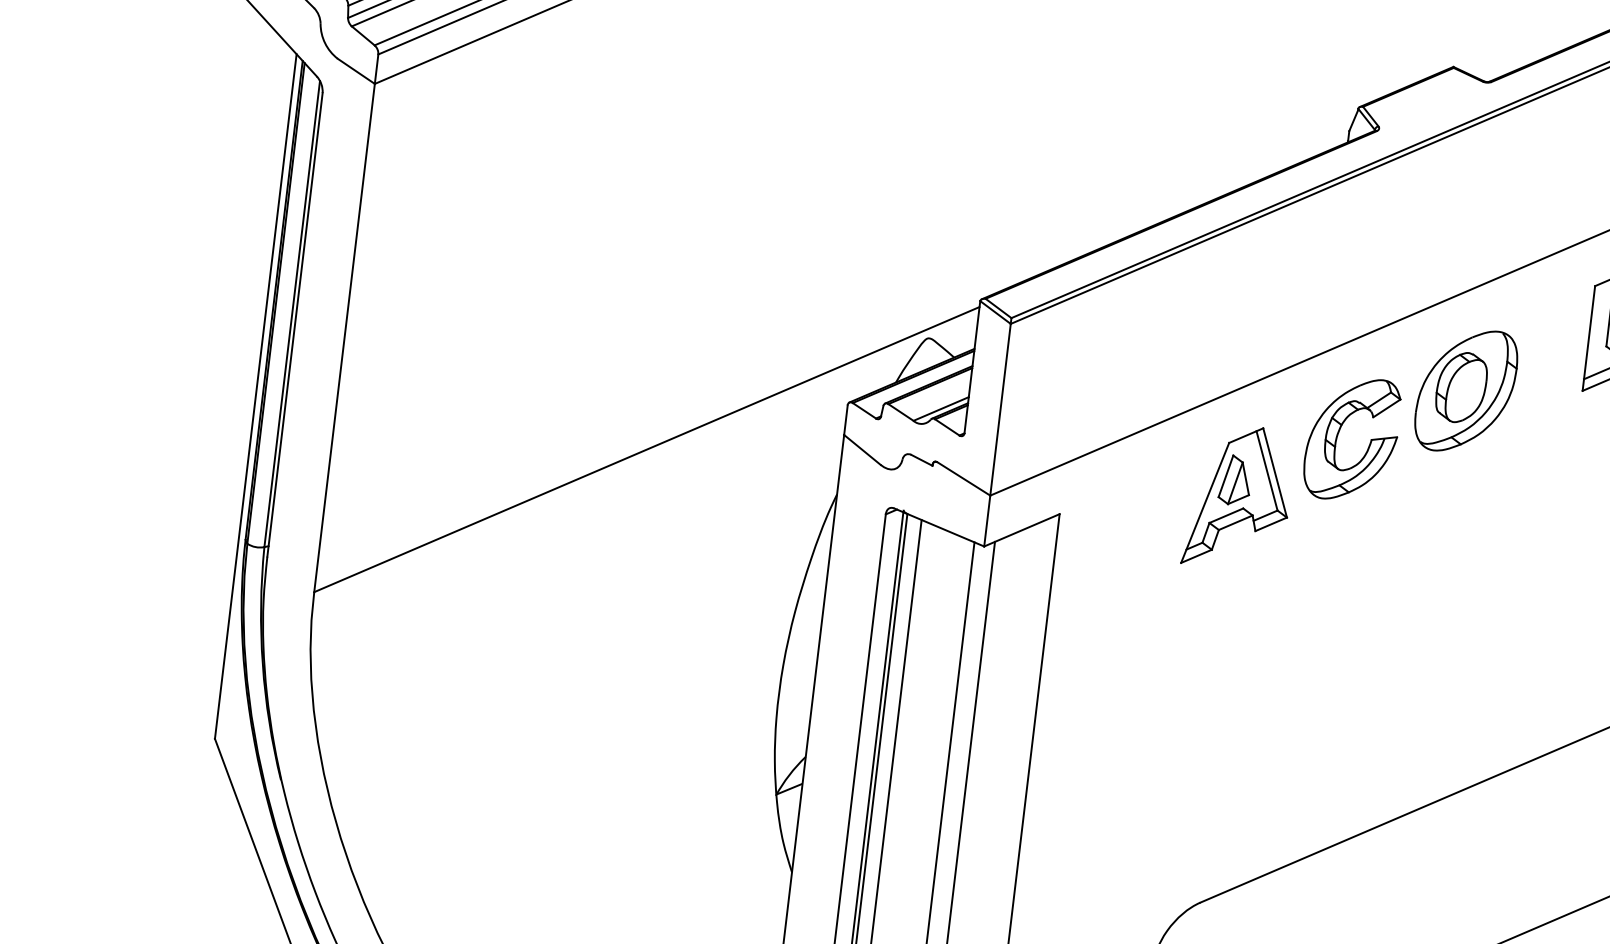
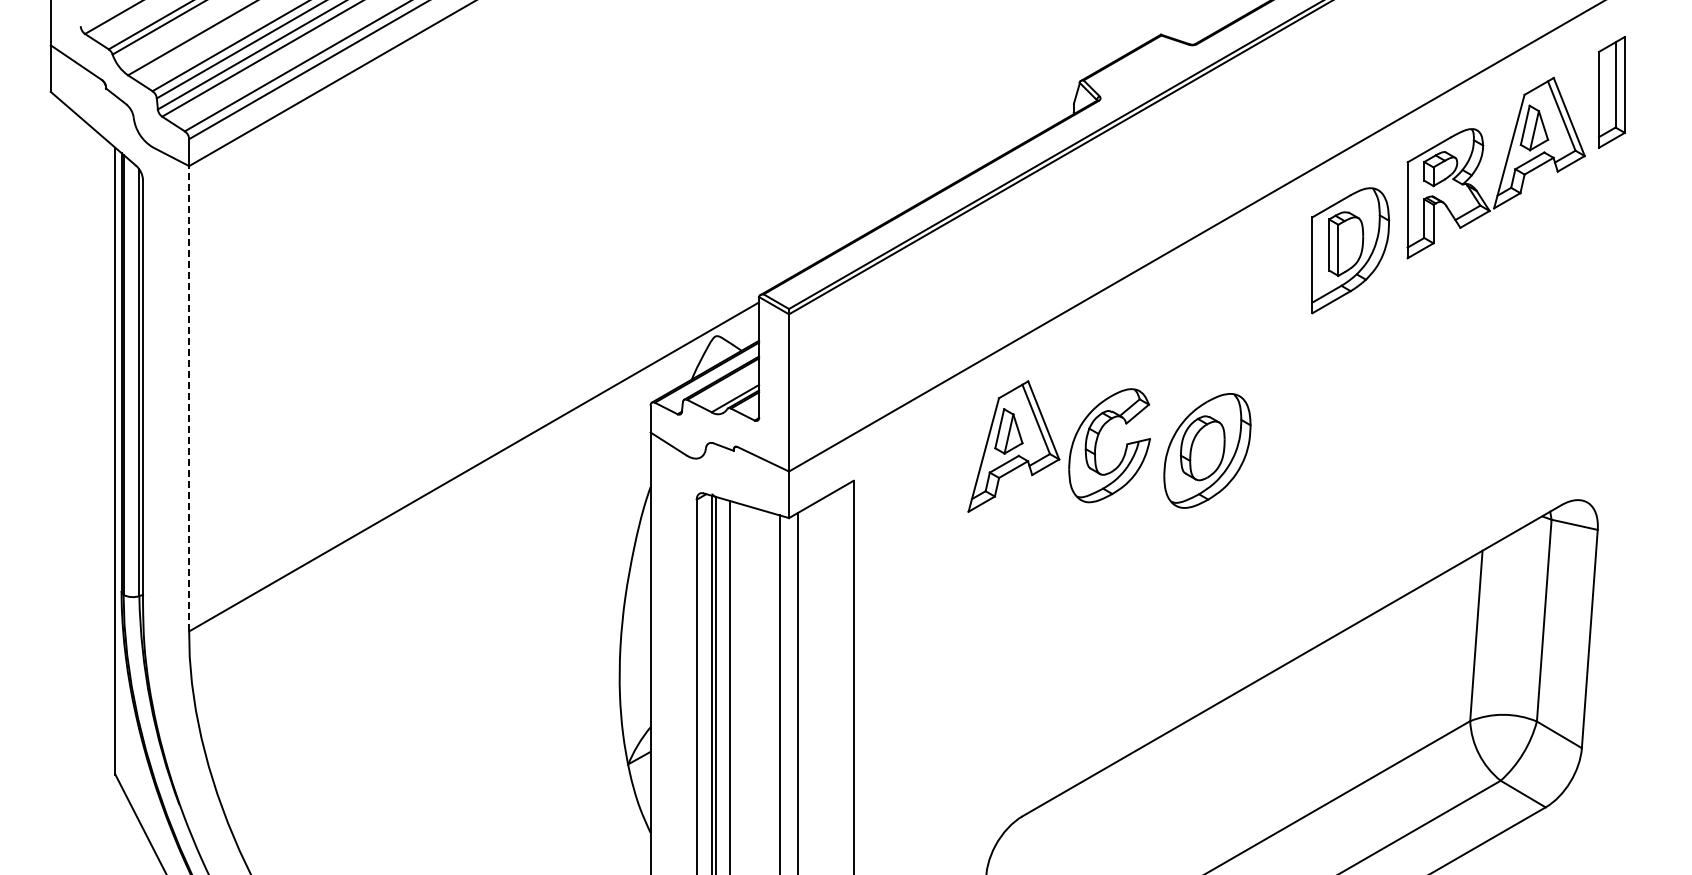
line: (344, 337) -> (189, 398), solid -> dashed
part: (1466, 390) -> (1207, 450), moved
part: (1339, 433) -> (1097, 441), moved

